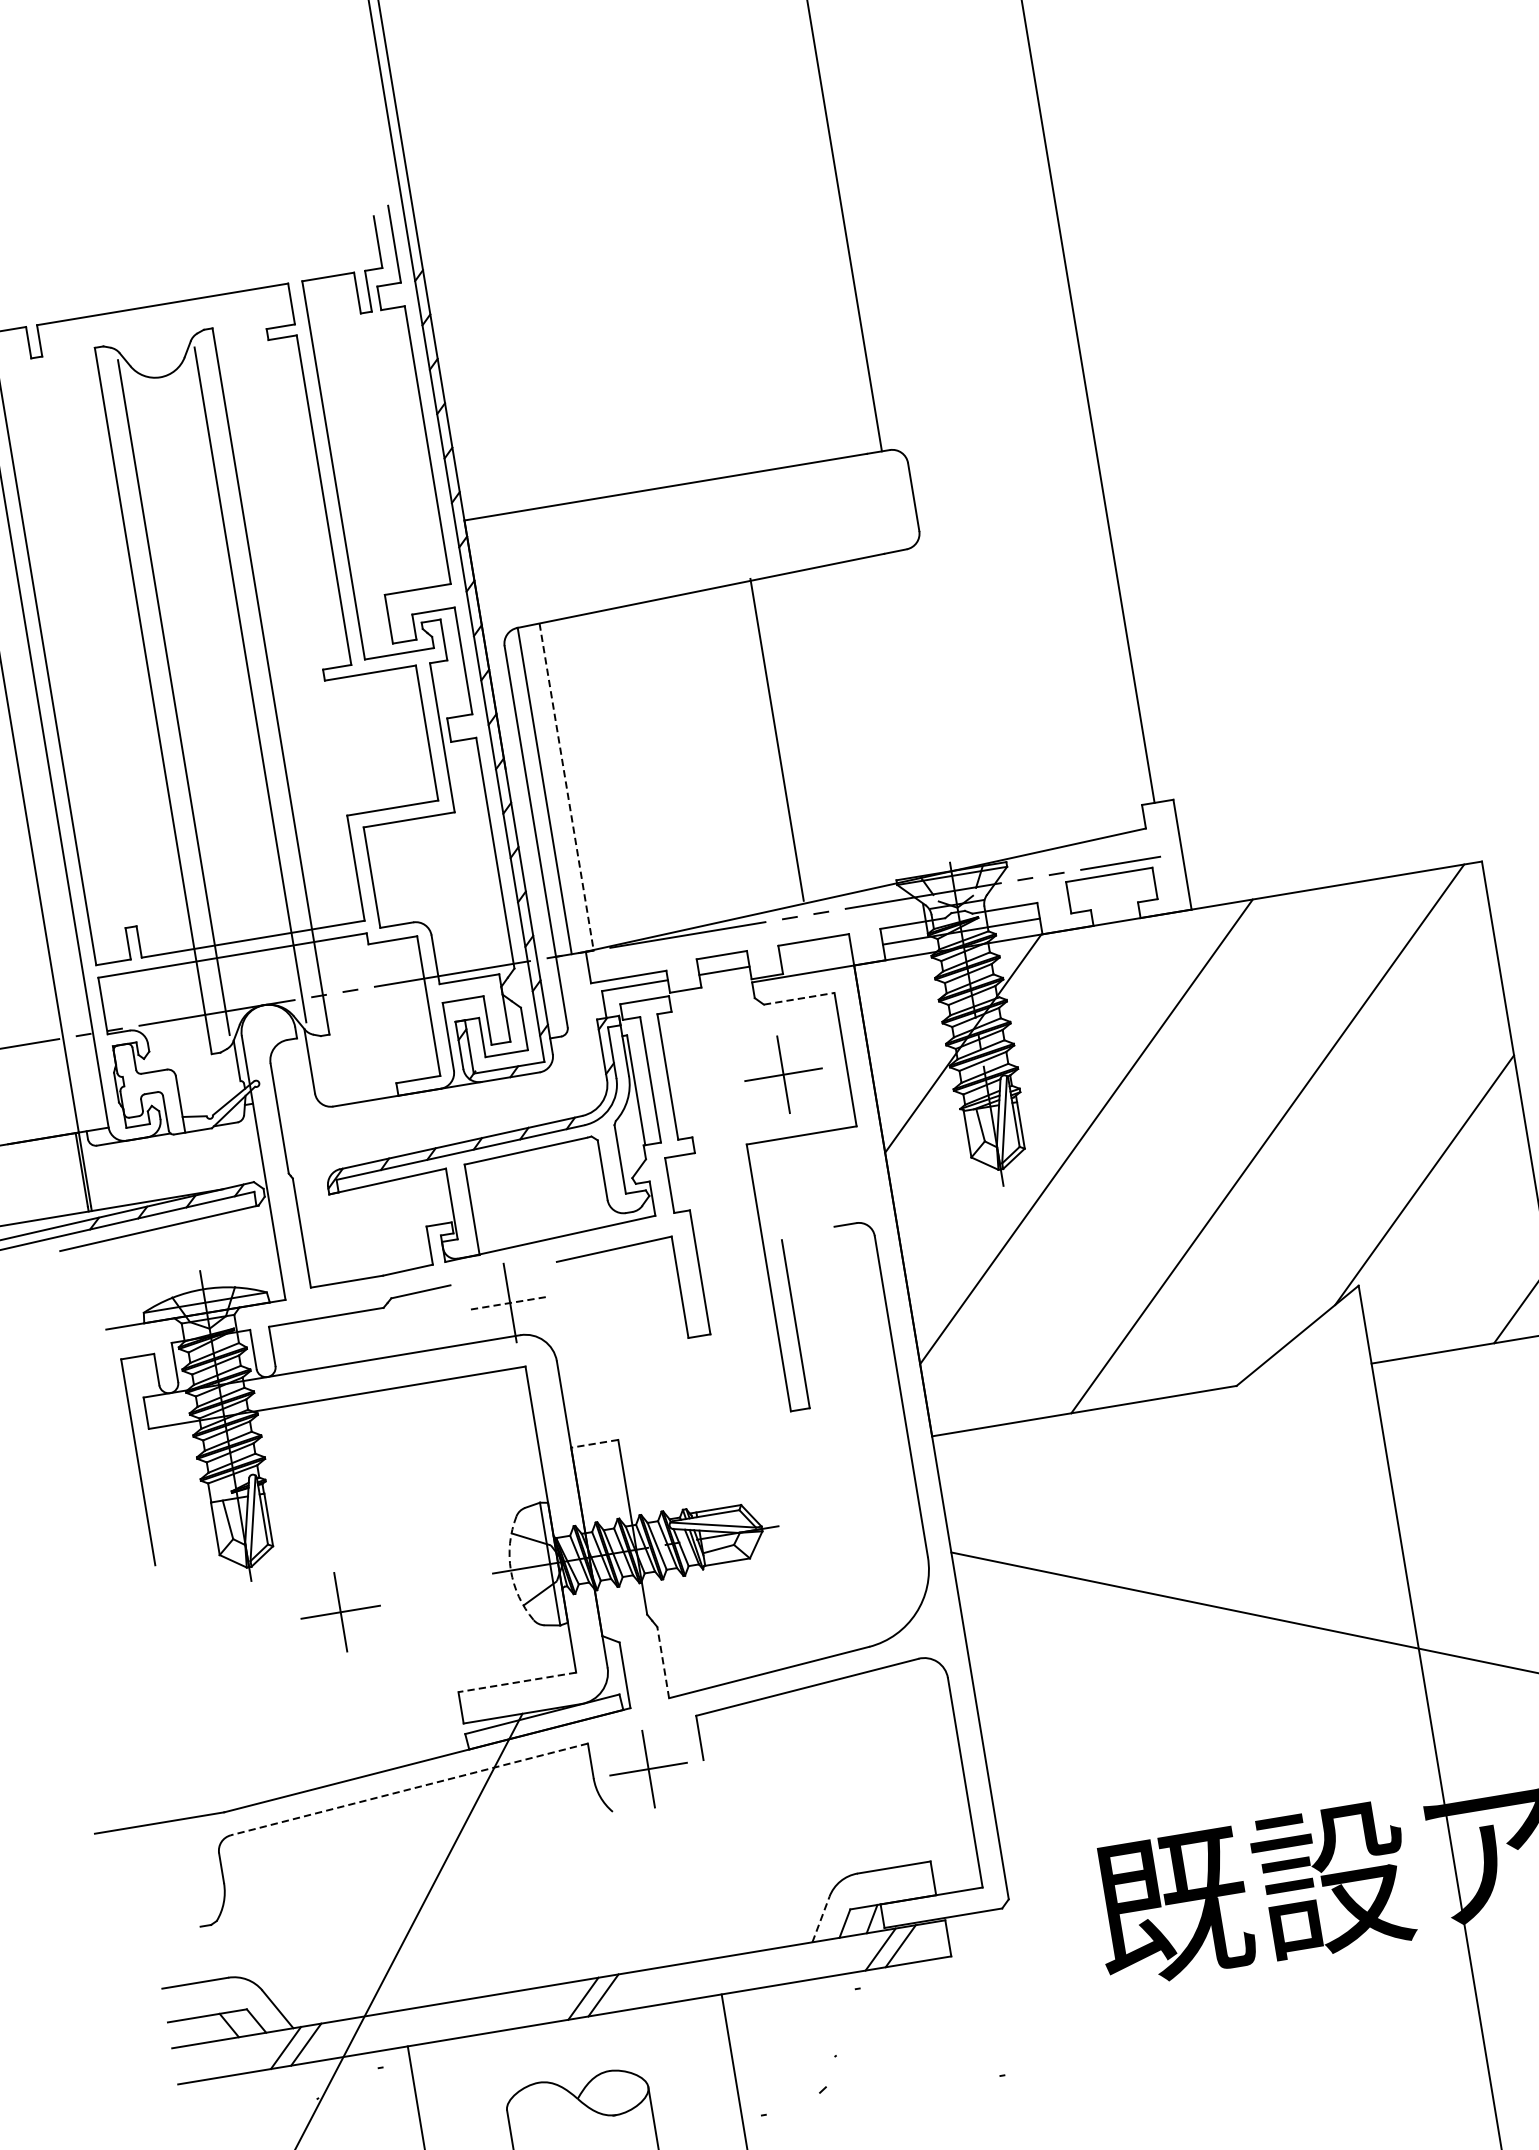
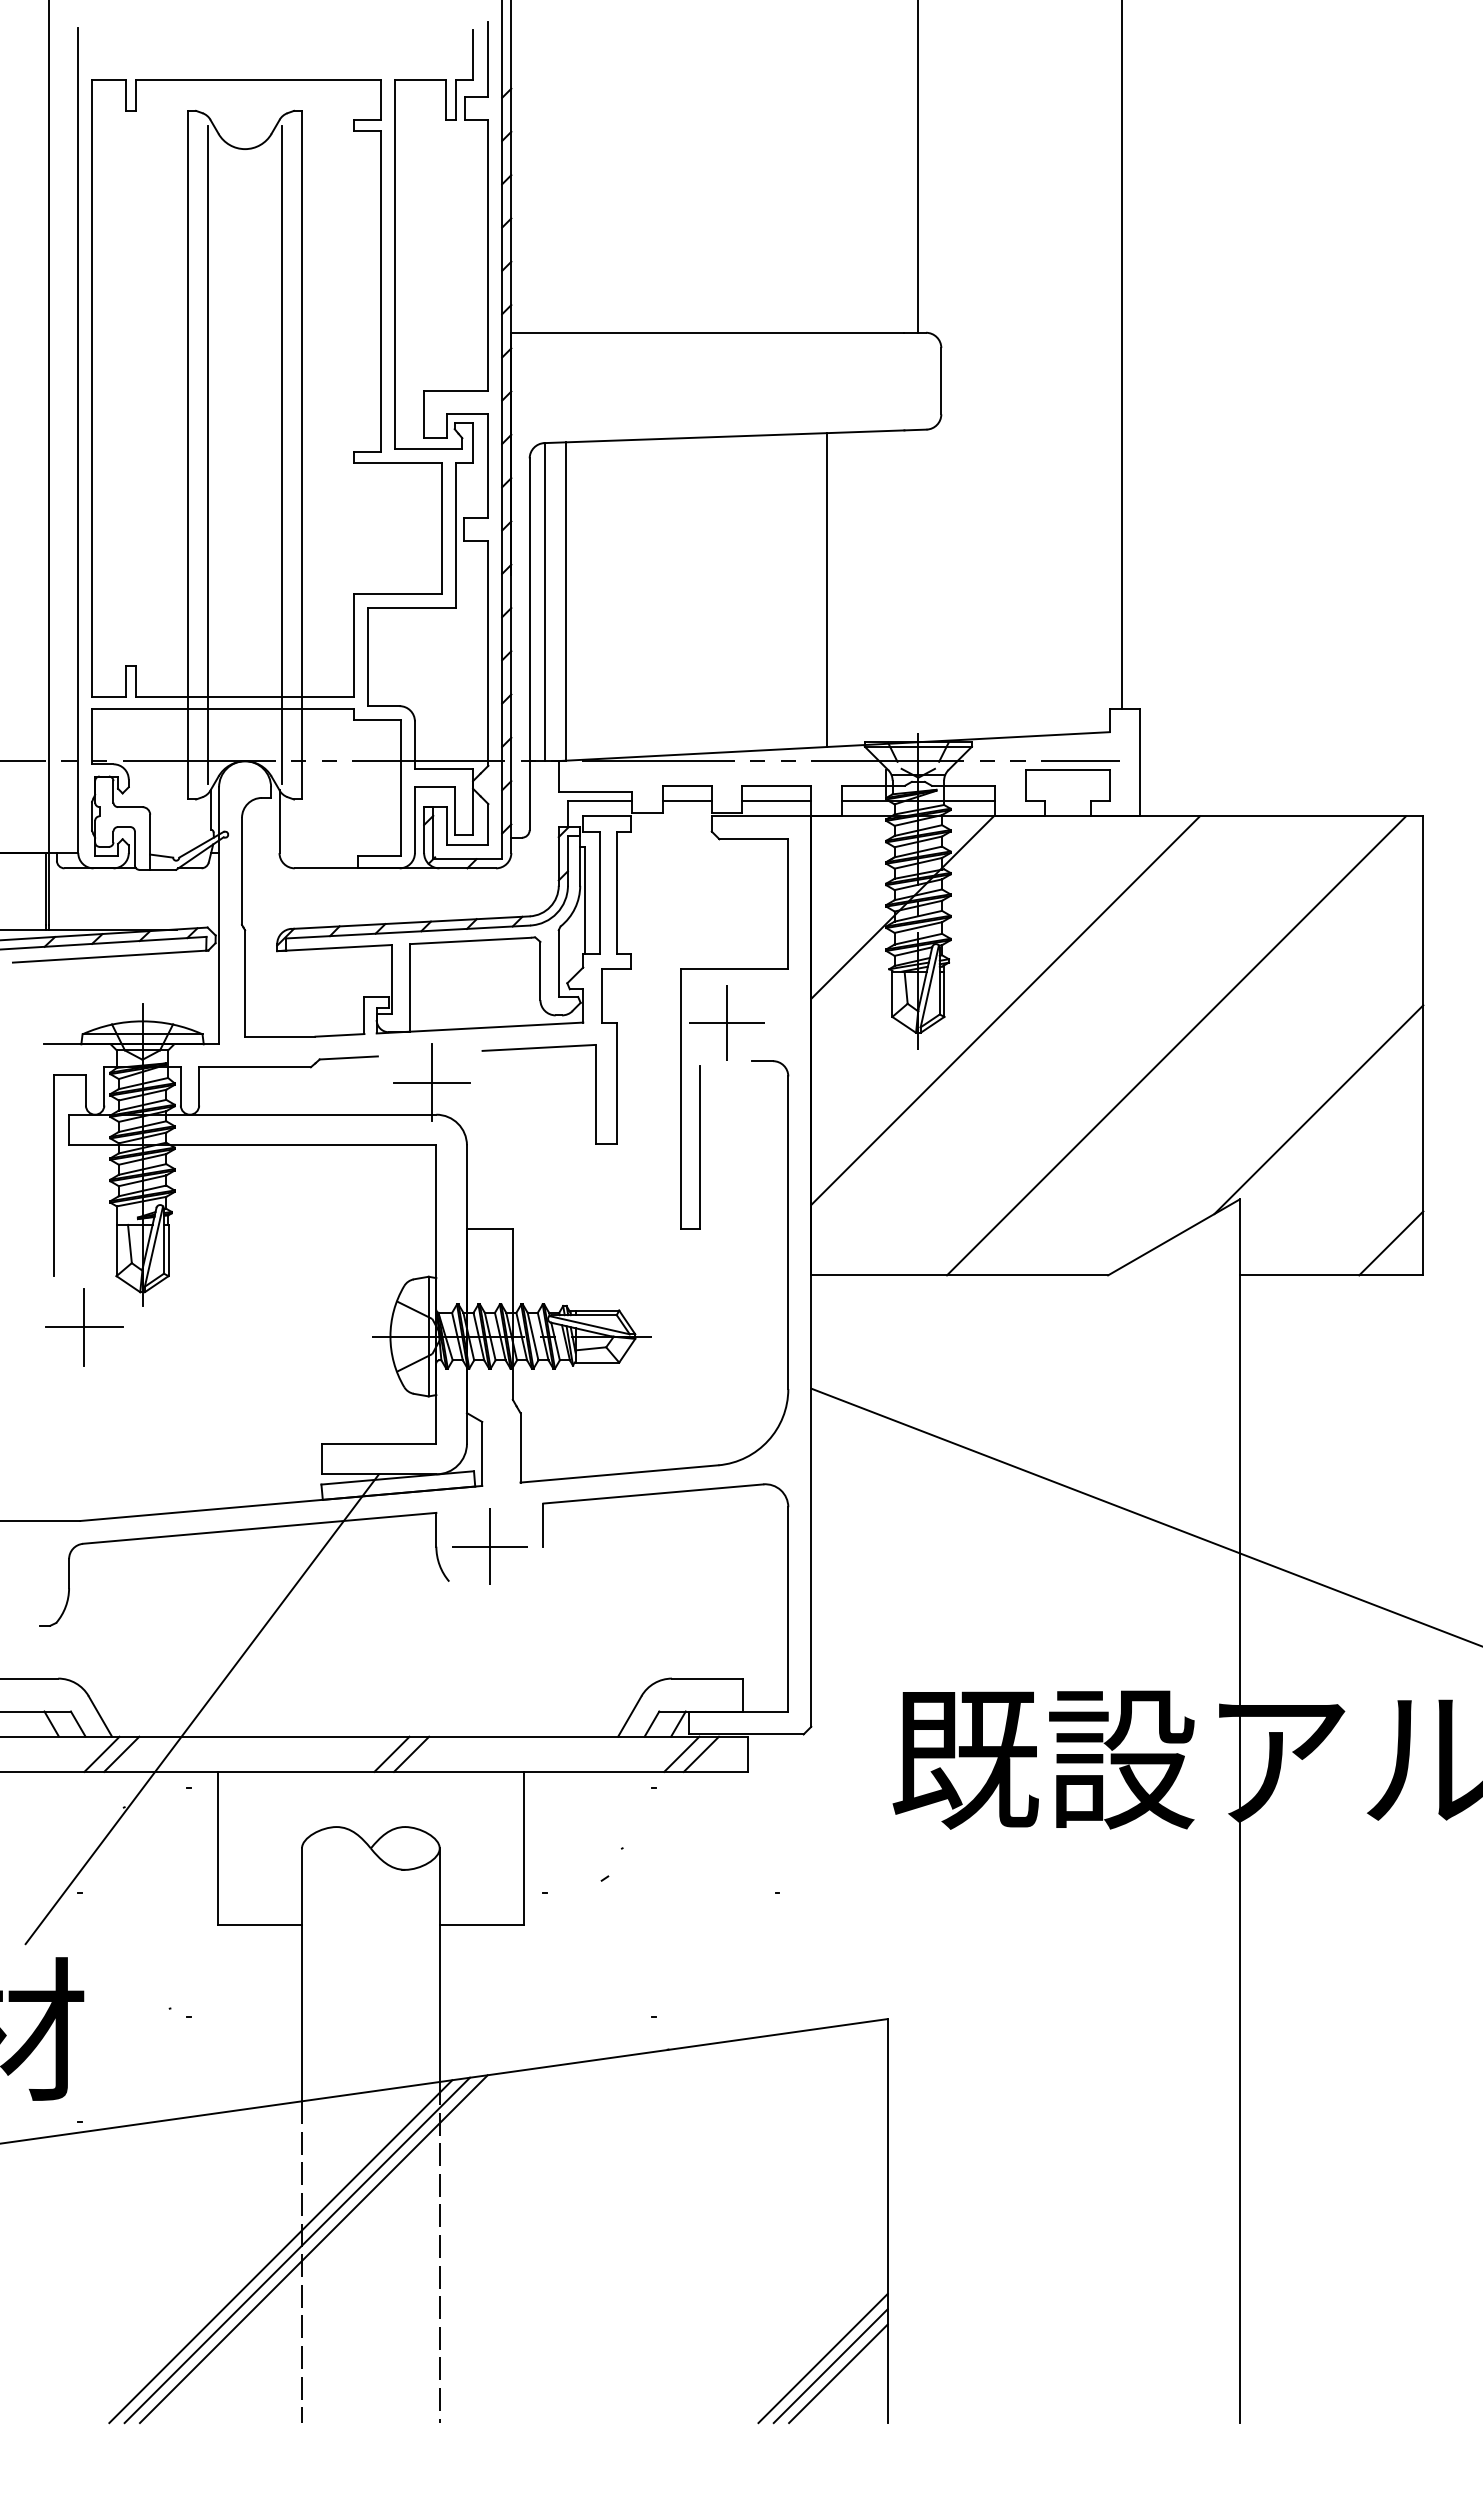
line: (777, 740) -> (826, 590), moved
line: (566, 787) -> (566, 602), dashed -> solid
line: (816, 956) -> (776, 801), added
line: (799, 998) -> (754, 839), dashed -> solid
part: (782, 1074) -> (726, 1022), moved
line: (510, 1302) -> (432, 1082), dashed -> solid
line: (594, 1443) -> (489, 1229), dashed -> solid
arc: (510, 1570) -> (390, 1336), dashed -> solid
part: (340, 1612) -> (84, 1327), moved
line: (663, 1662) -> (520, 1447), dashed -> solid
line: (516, 1682) -> (378, 1443), dashed -> solid
line: (409, 1789) -> (259, 1528), dashed -> solid
line: (821, 1919) -> (630, 1716), dashed -> solid

